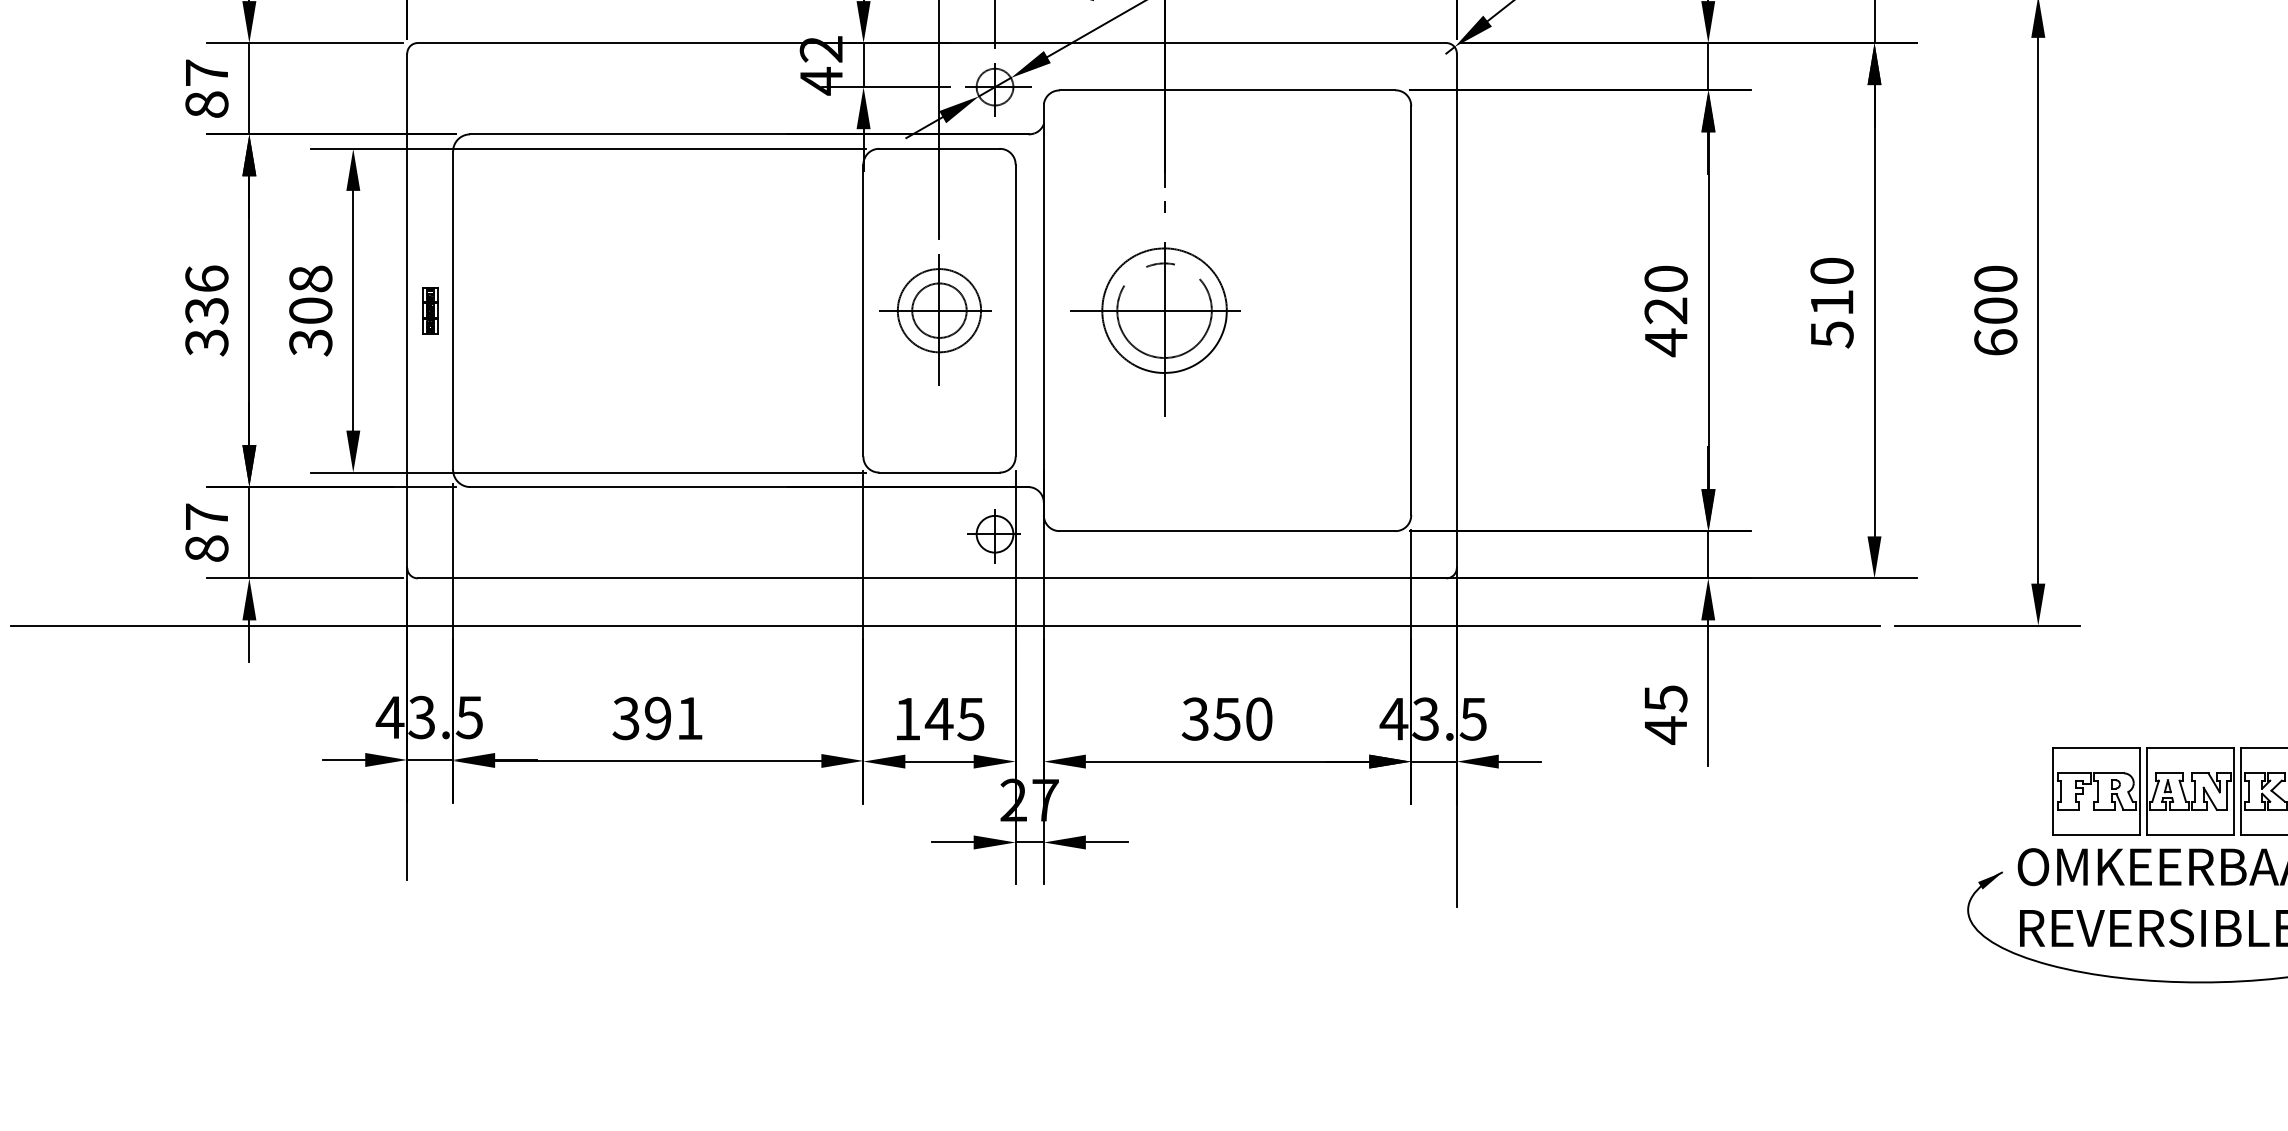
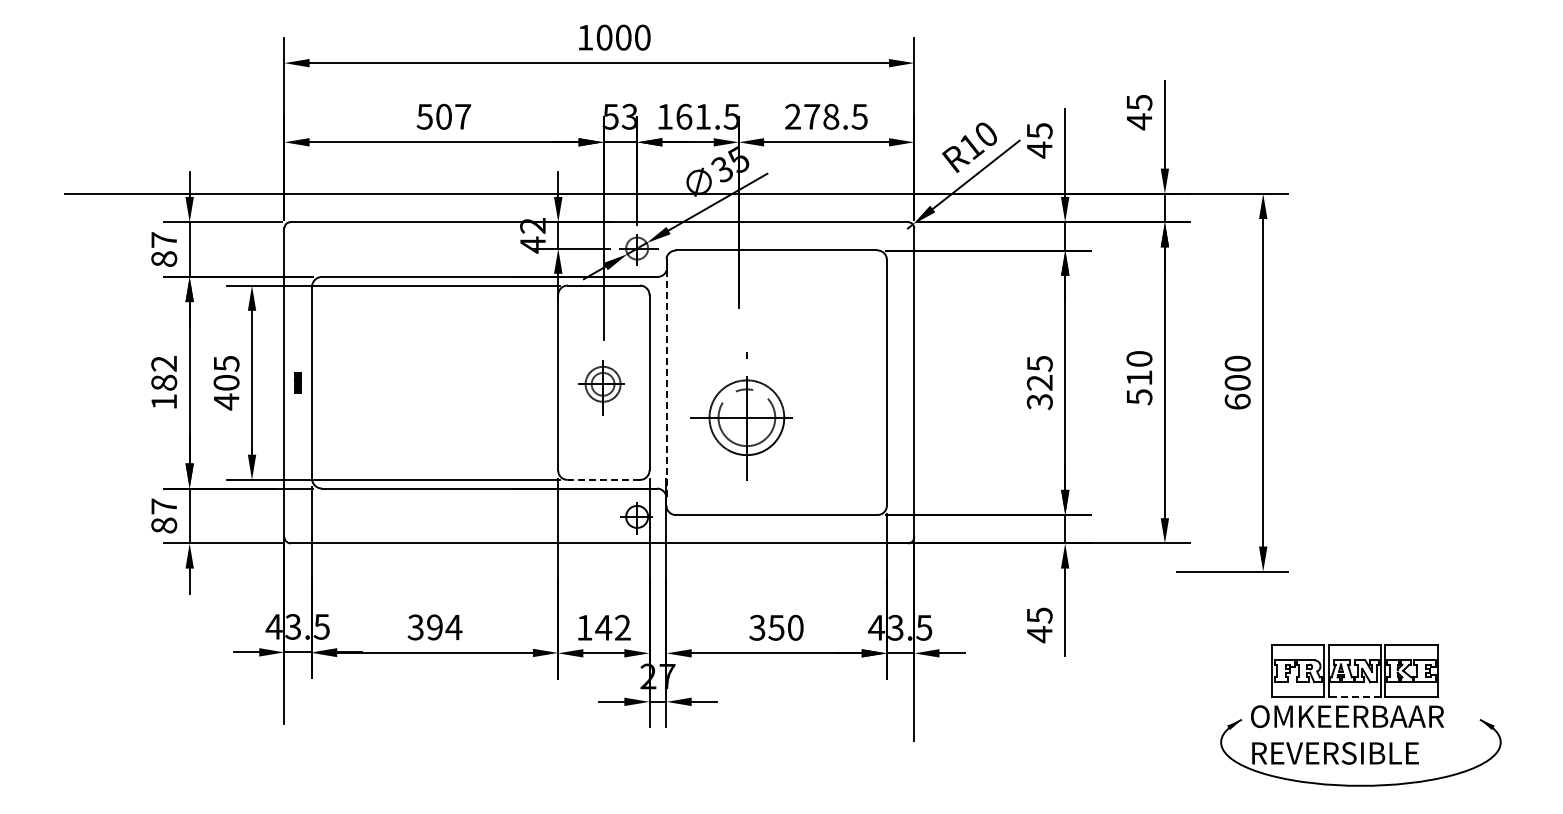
part: (1155, 308) -> (741, 416), moved
text: (207, 310) -> (164, 382), 336 -> 182
text: (310, 310) -> (226, 382), 308 -> 405
part: (430, 310) -> (298, 382), size x0.7
text: (1665, 310) -> (1039, 382), 420 -> 325
line: (1043, 313) -> (666, 384), solid -> dashed
part: (935, 318) -> (601, 387), size x0.7
line: (938, 471) -> (603, 479), solid -> dashed
line: (945, 625) -> (607, 571), removed
text: (688, 716) -> (453, 626), 391 -> 394
text: (970, 718) -> (622, 627), 145 -> 142
line: (2190, 835) -> (1354, 697), solid -> dashed

